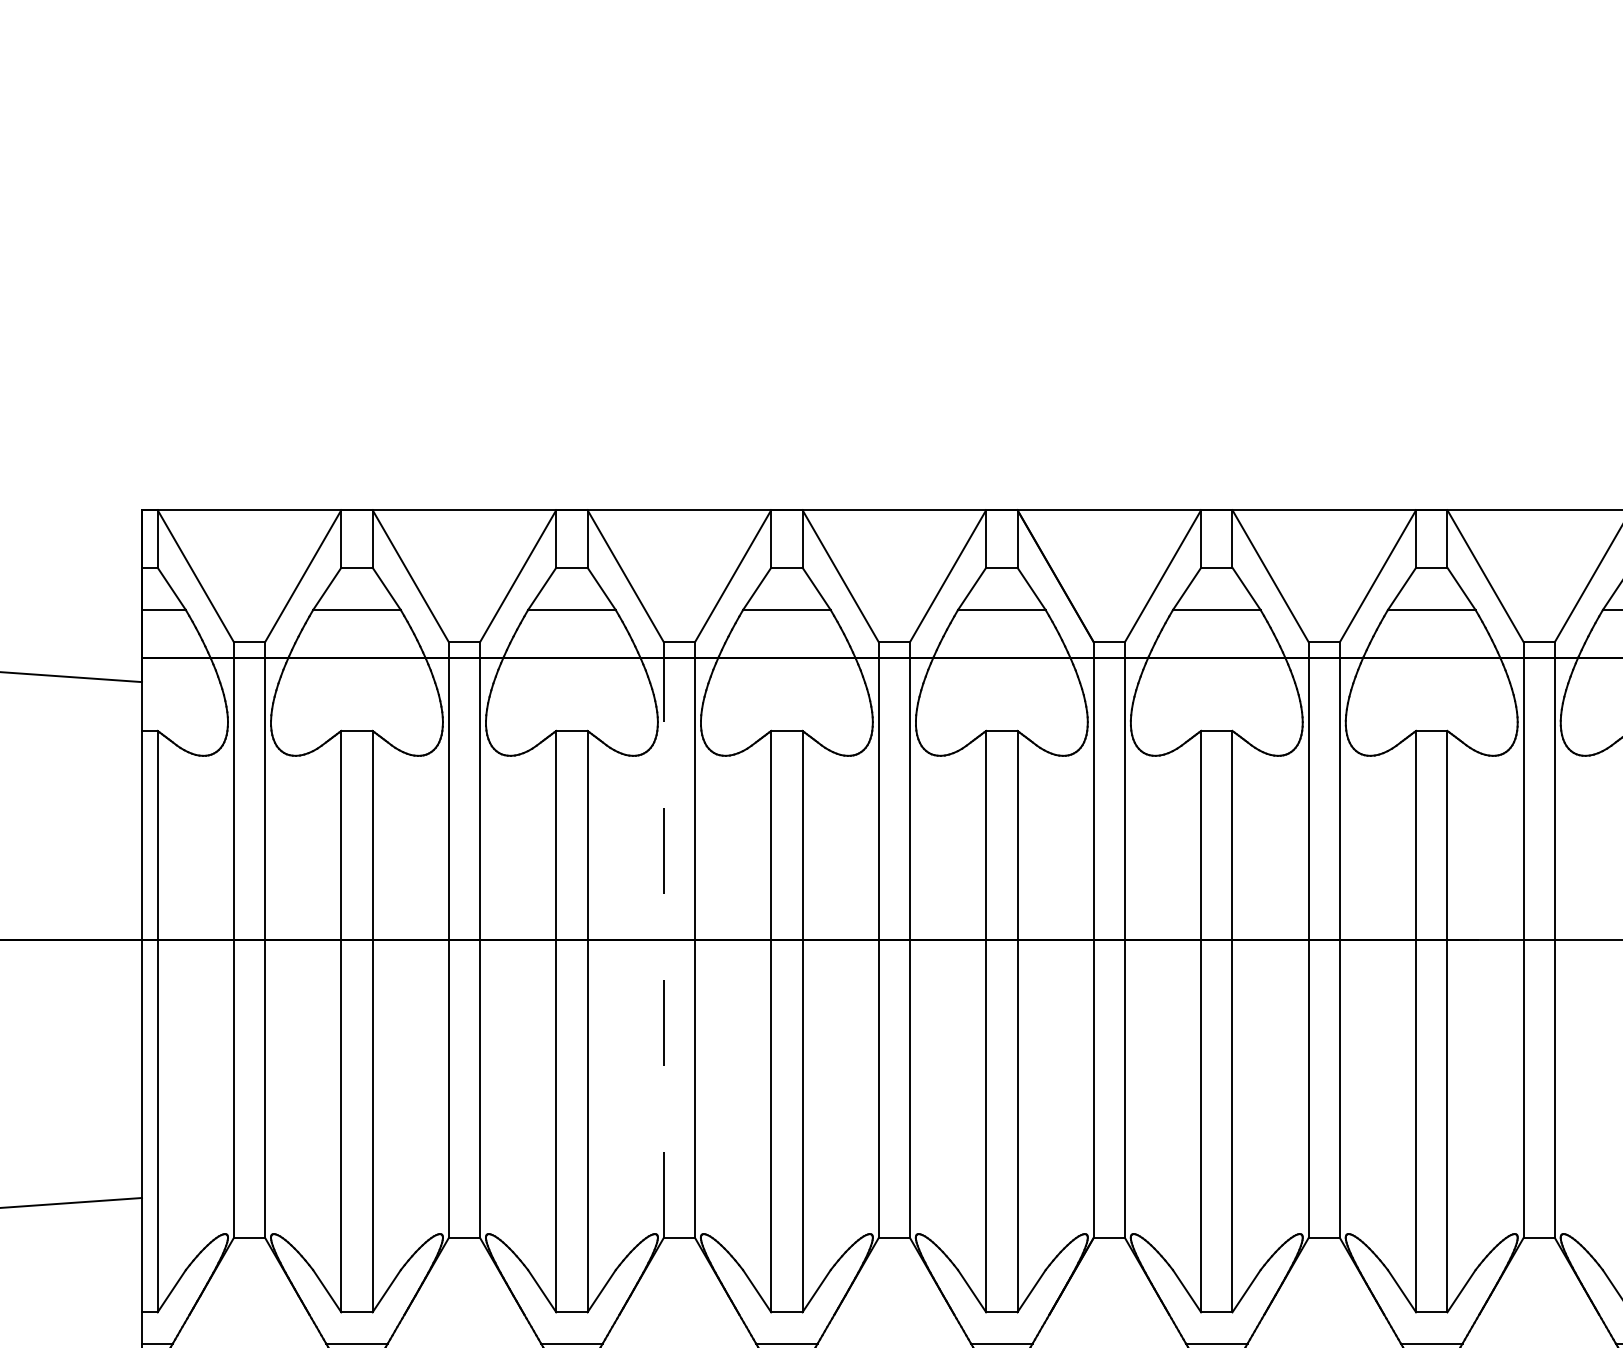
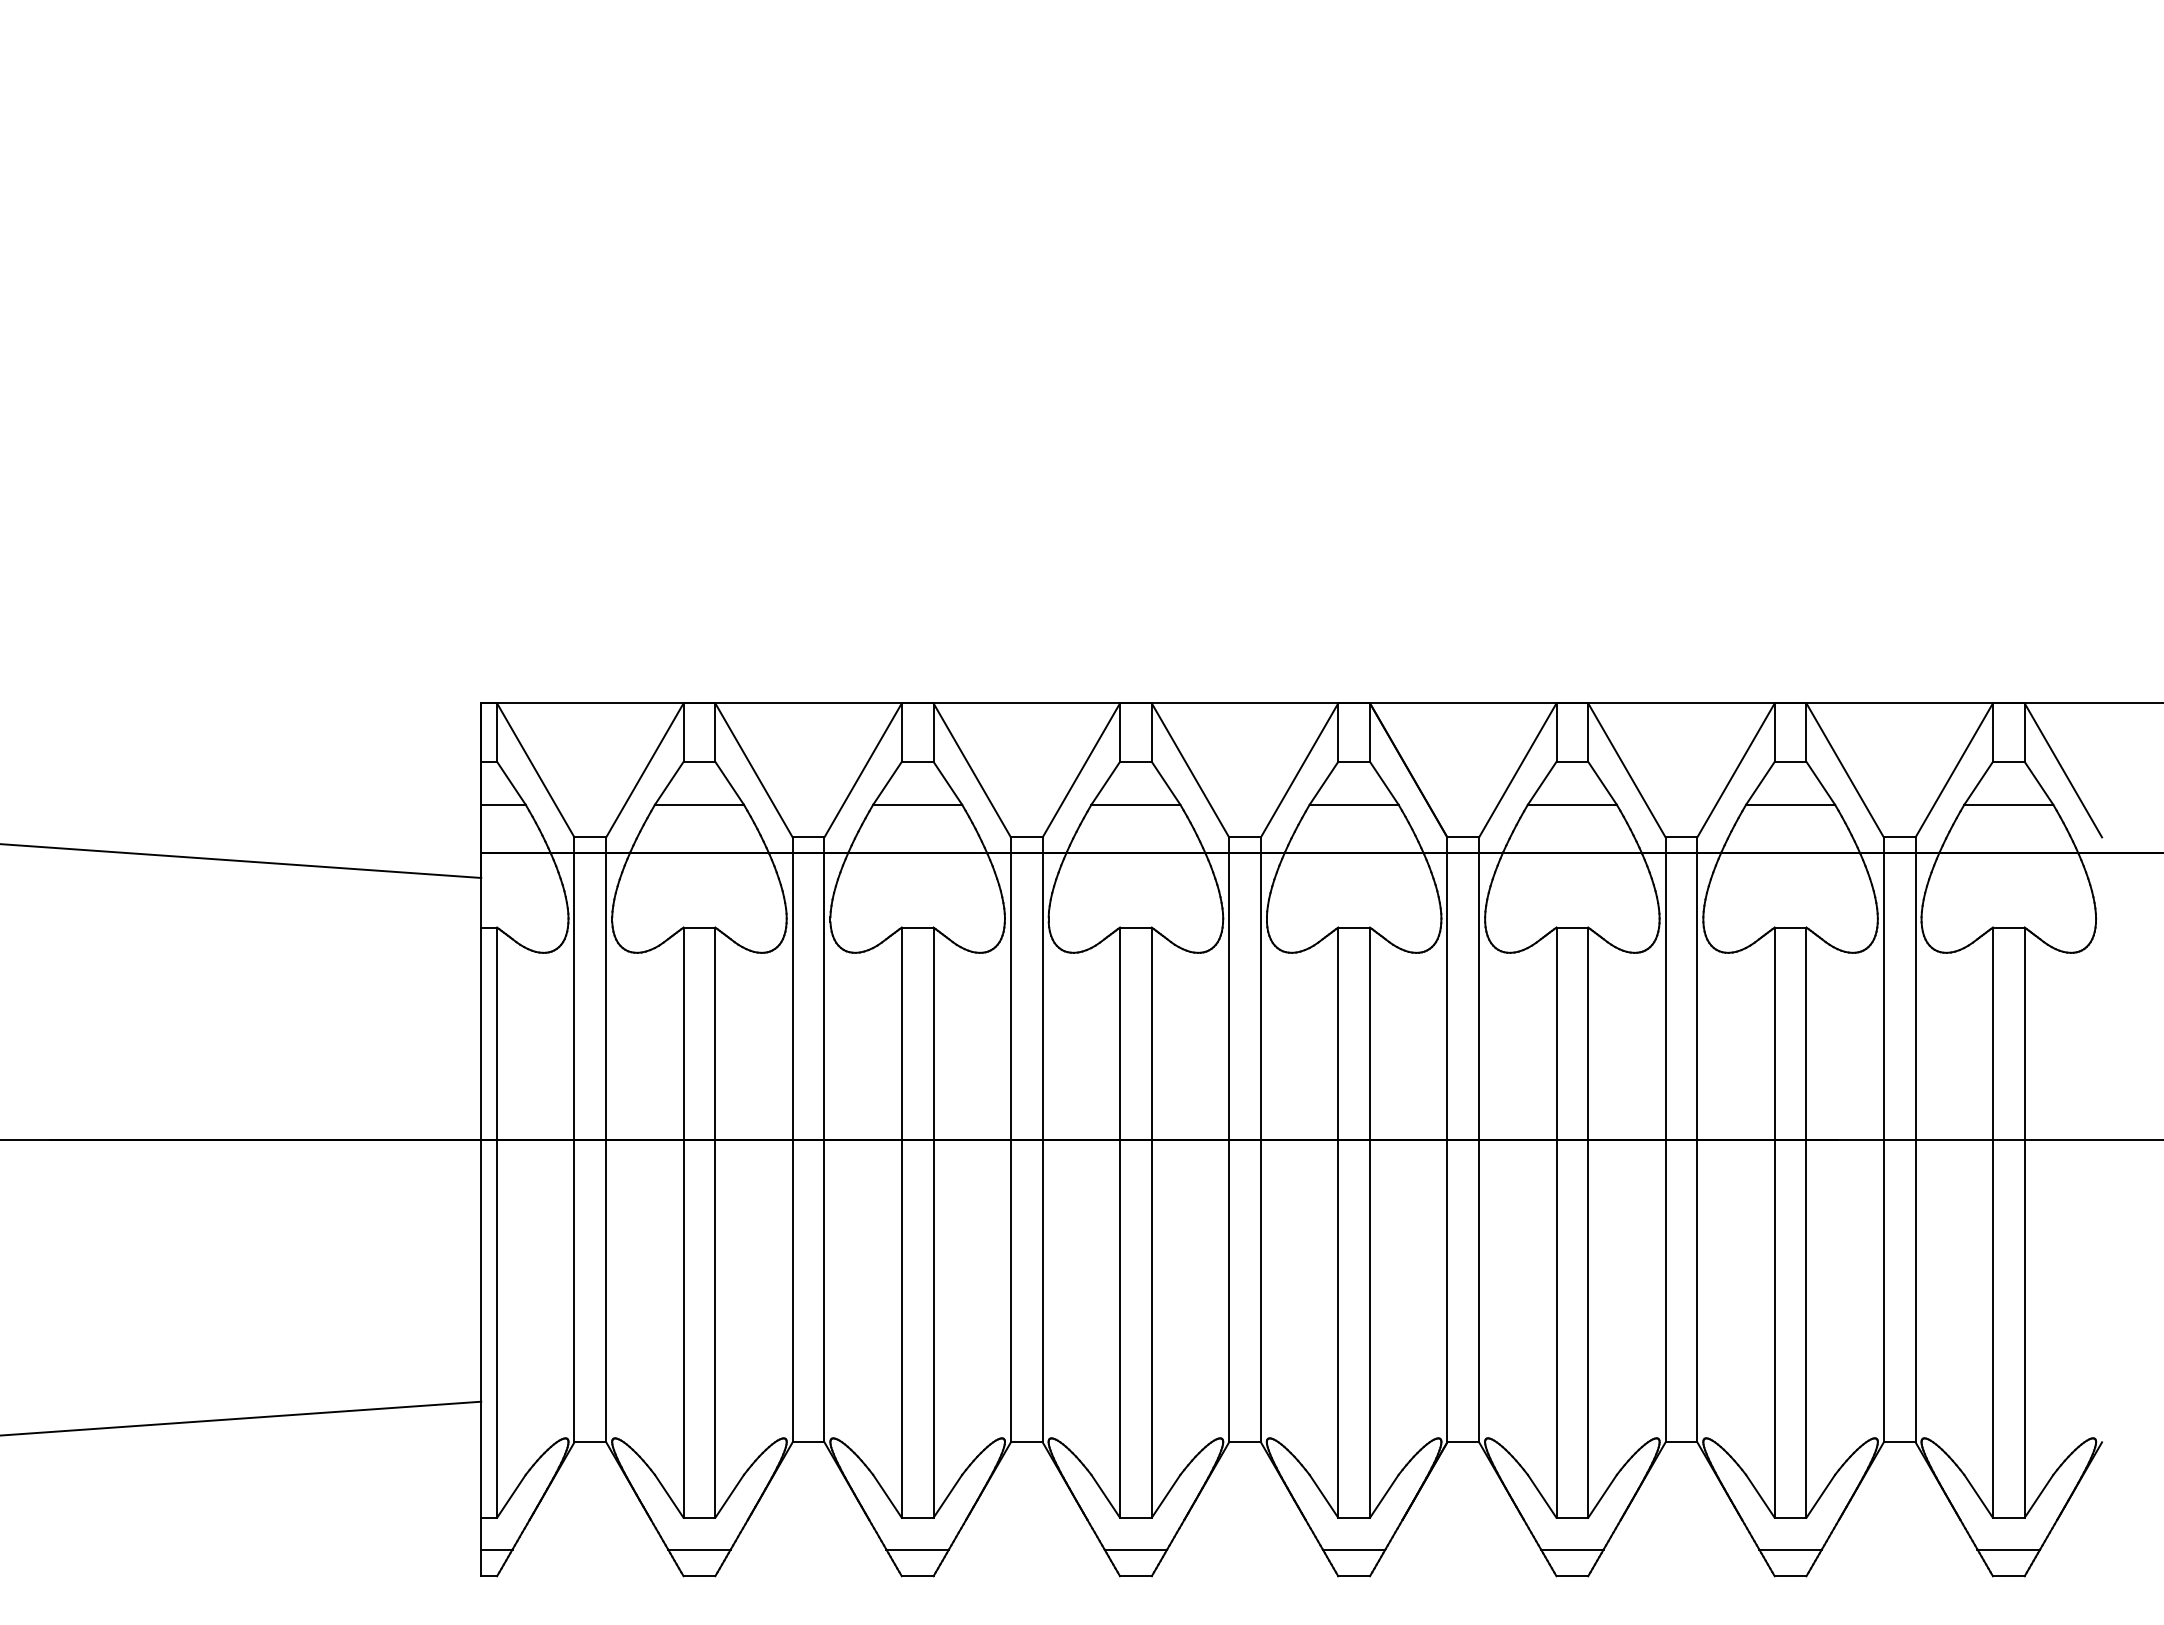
line: (663, 939) -> (1010, 1139), dashed -> solid

